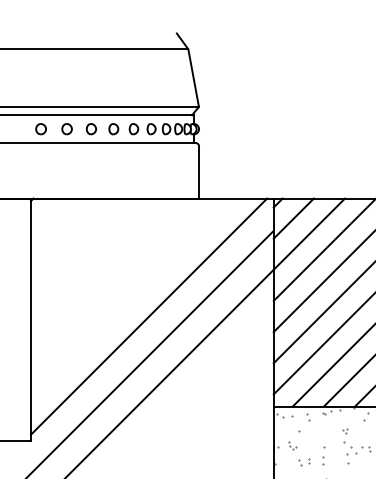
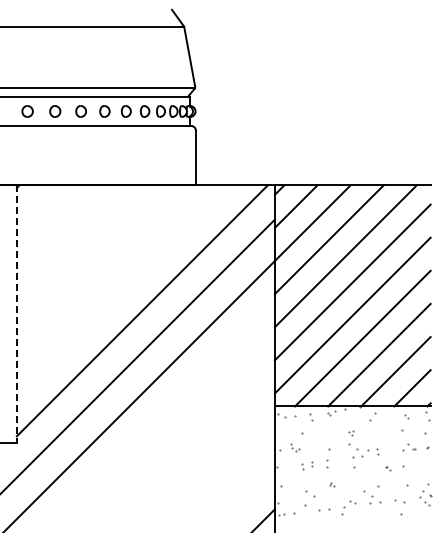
line: (30, 320) -> (16, 314), solid -> dashed

